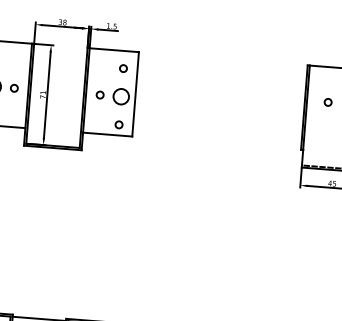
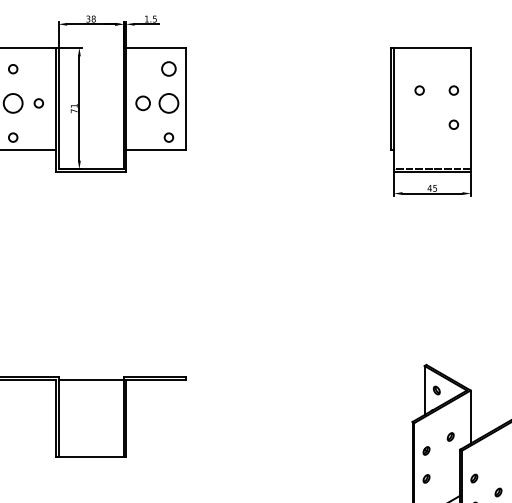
circle: (123, 68) -> (168, 69), size x1.6
circle: (100, 95) -> (143, 103), size x1.6

